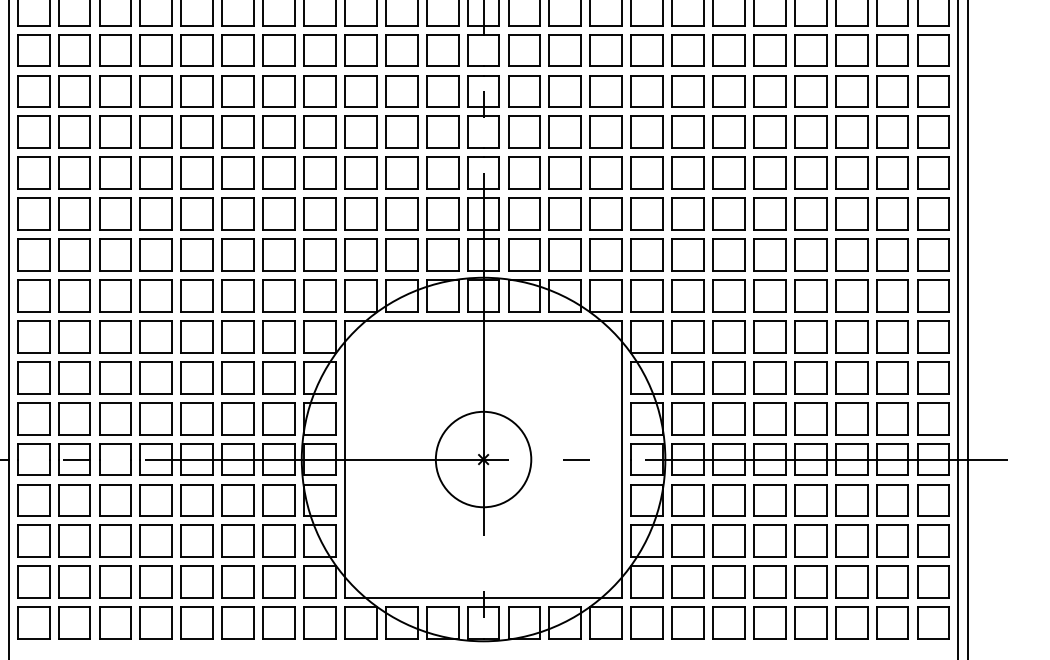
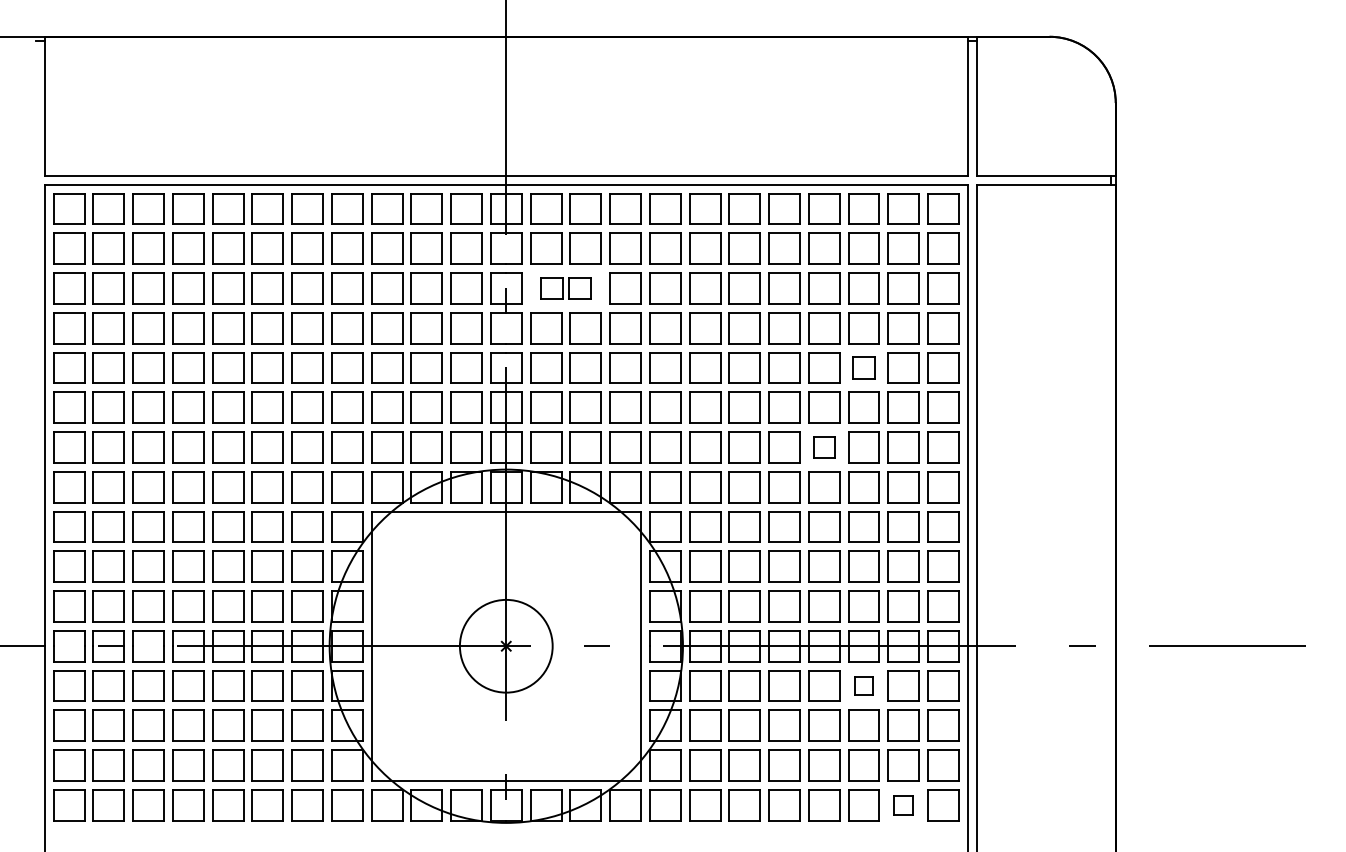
part: (544, 91) -> (565, 288), size x0.7
part: (851, 172) -> (863, 367), size x0.7
part: (811, 255) -> (824, 447), size x0.7
part: (851, 499) -> (863, 685), size x0.6
part: (892, 623) -> (903, 805), size x0.6

